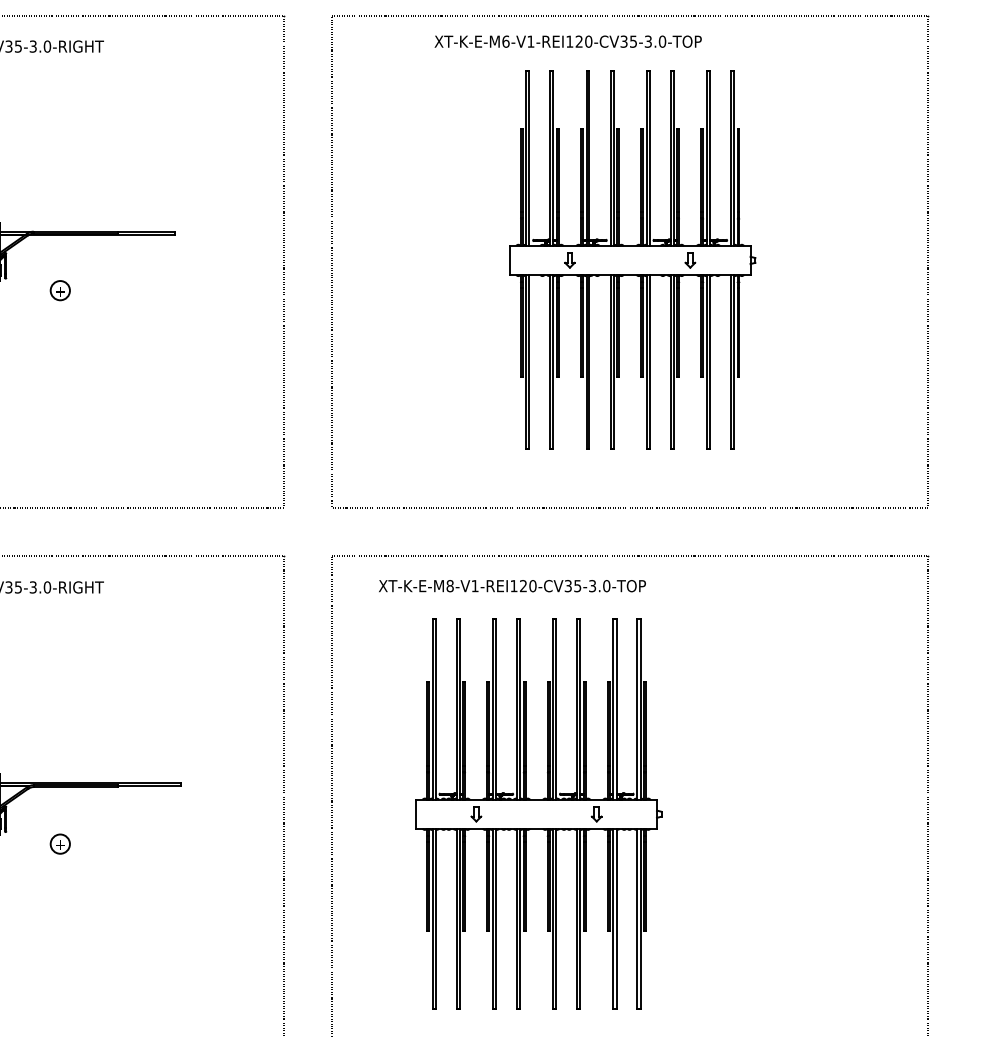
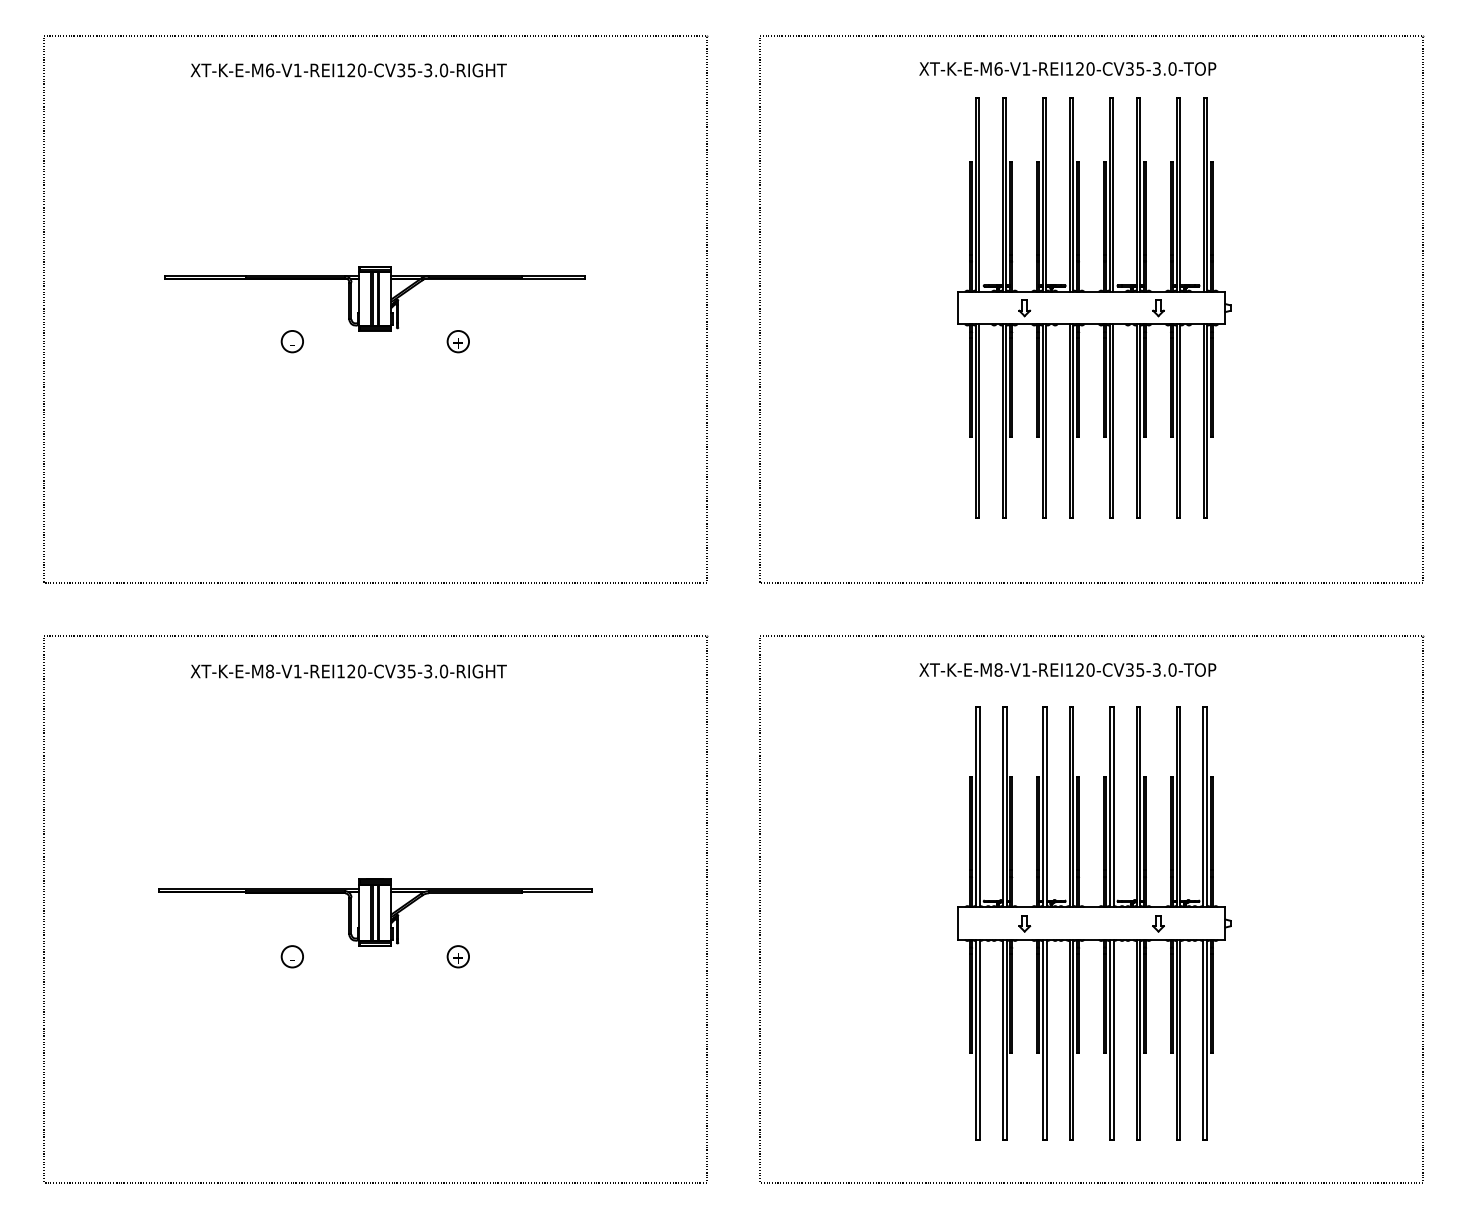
text: (567, 41) -> (1067, 68), moved
text: (512, 585) -> (1067, 669), moved
part: (539, 814) -> (1094, 923), moved

